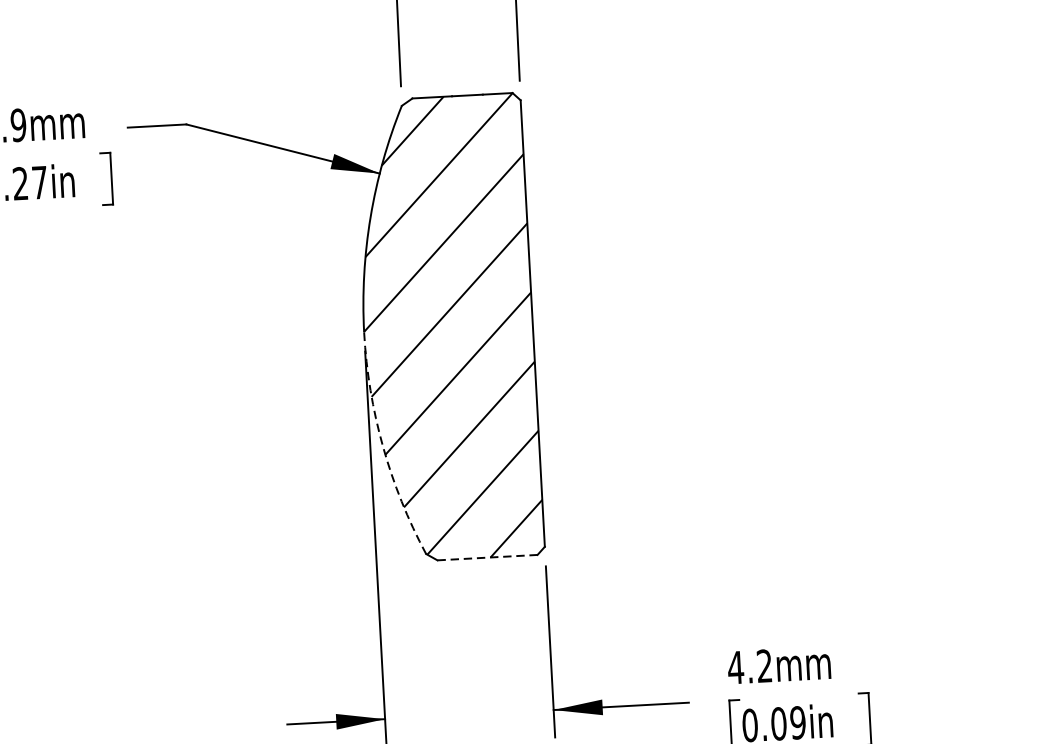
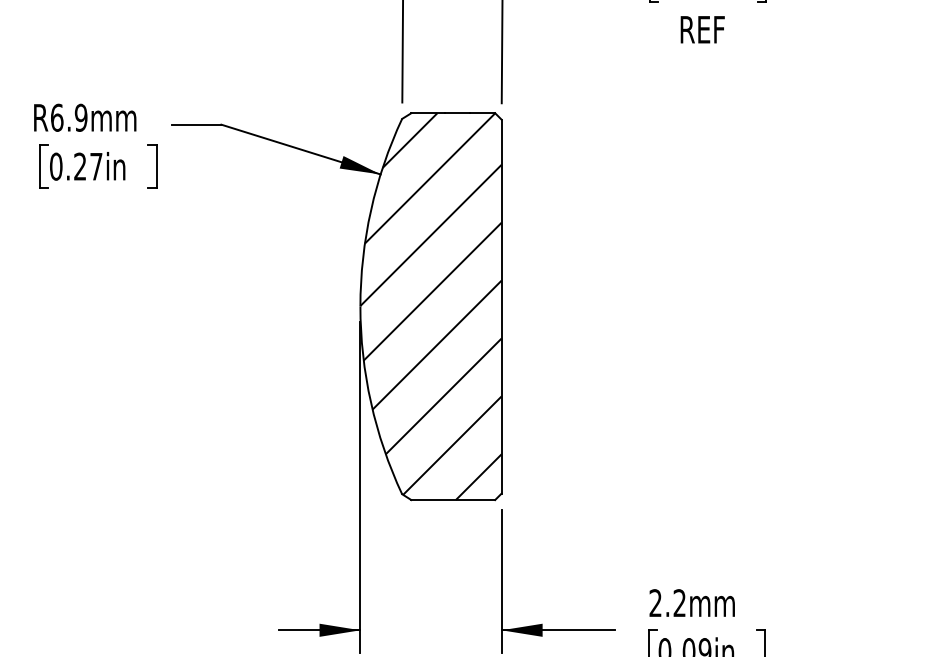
arc: (383, 446) -> (371, 402), dashed -> solid
line: (487, 558) -> (453, 500), dashed -> solid
text: (735, 666) -> (655, 602), 4.2mm -> 2.2mm

